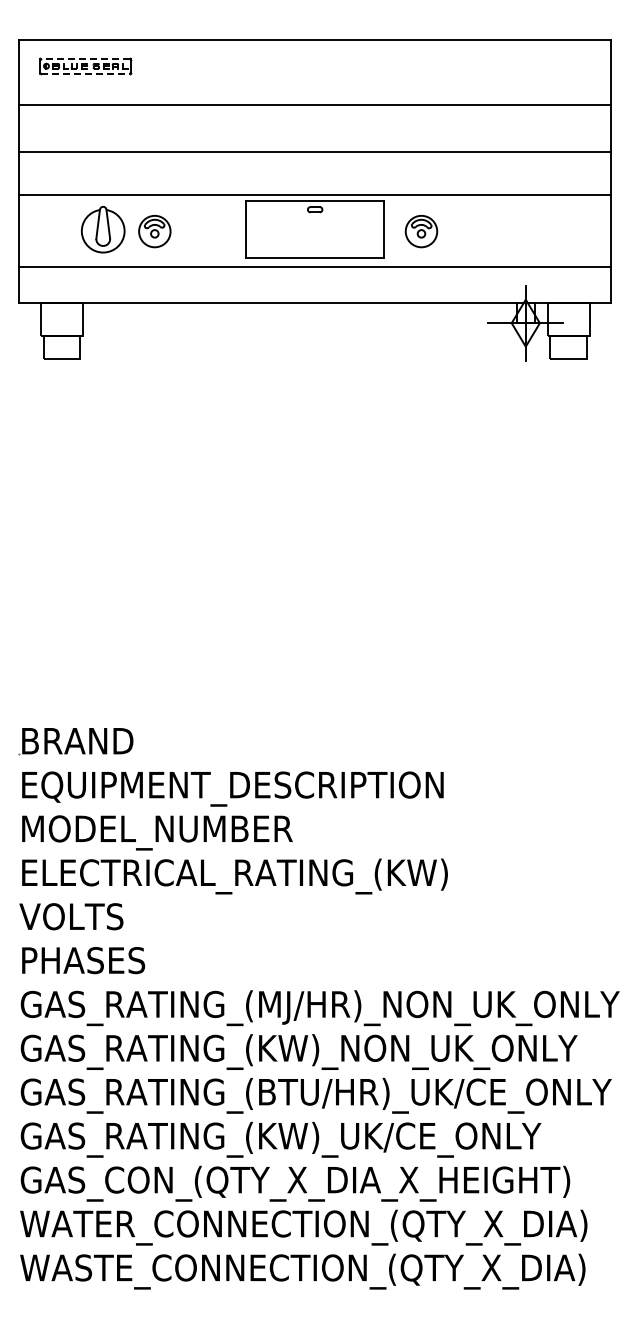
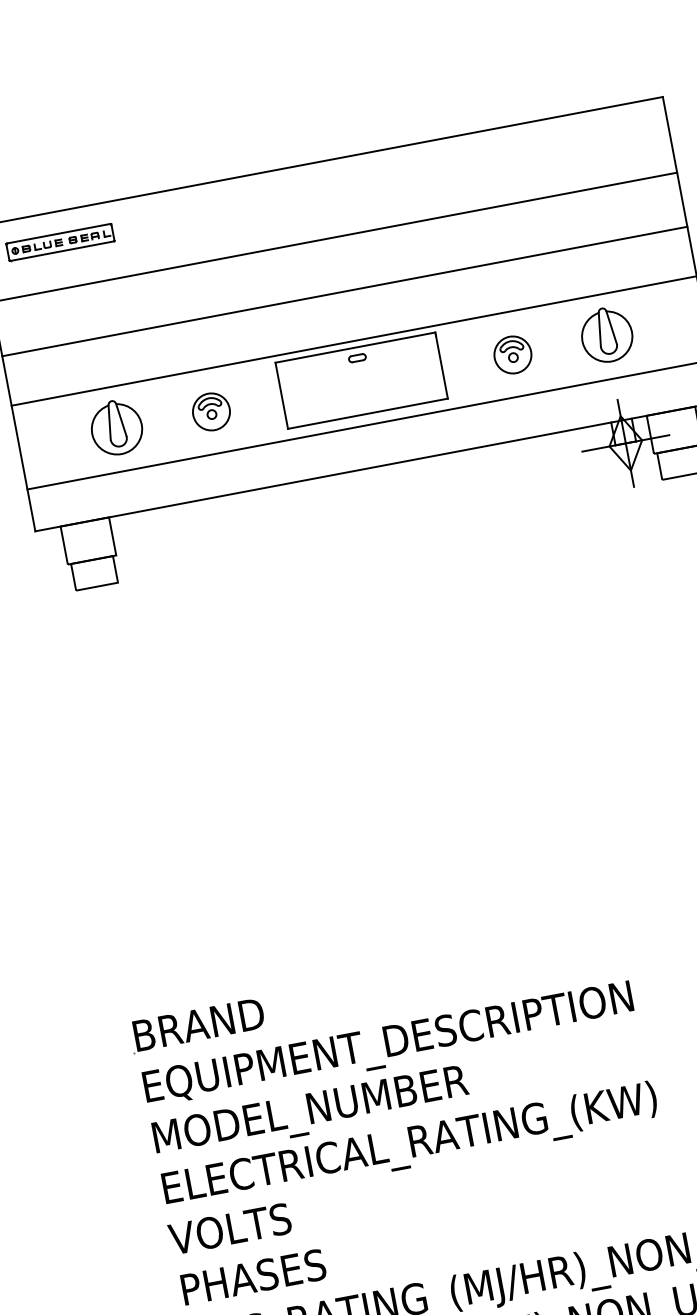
line: (85, 58) -> (58, 233), dashed -> solid
line: (85, 73) -> (62, 250), dashed -> solid
part: (526, 229) -> (606, 334), added
part: (154, 231) -> (211, 411), moved
part: (421, 231) -> (512, 354), moved

